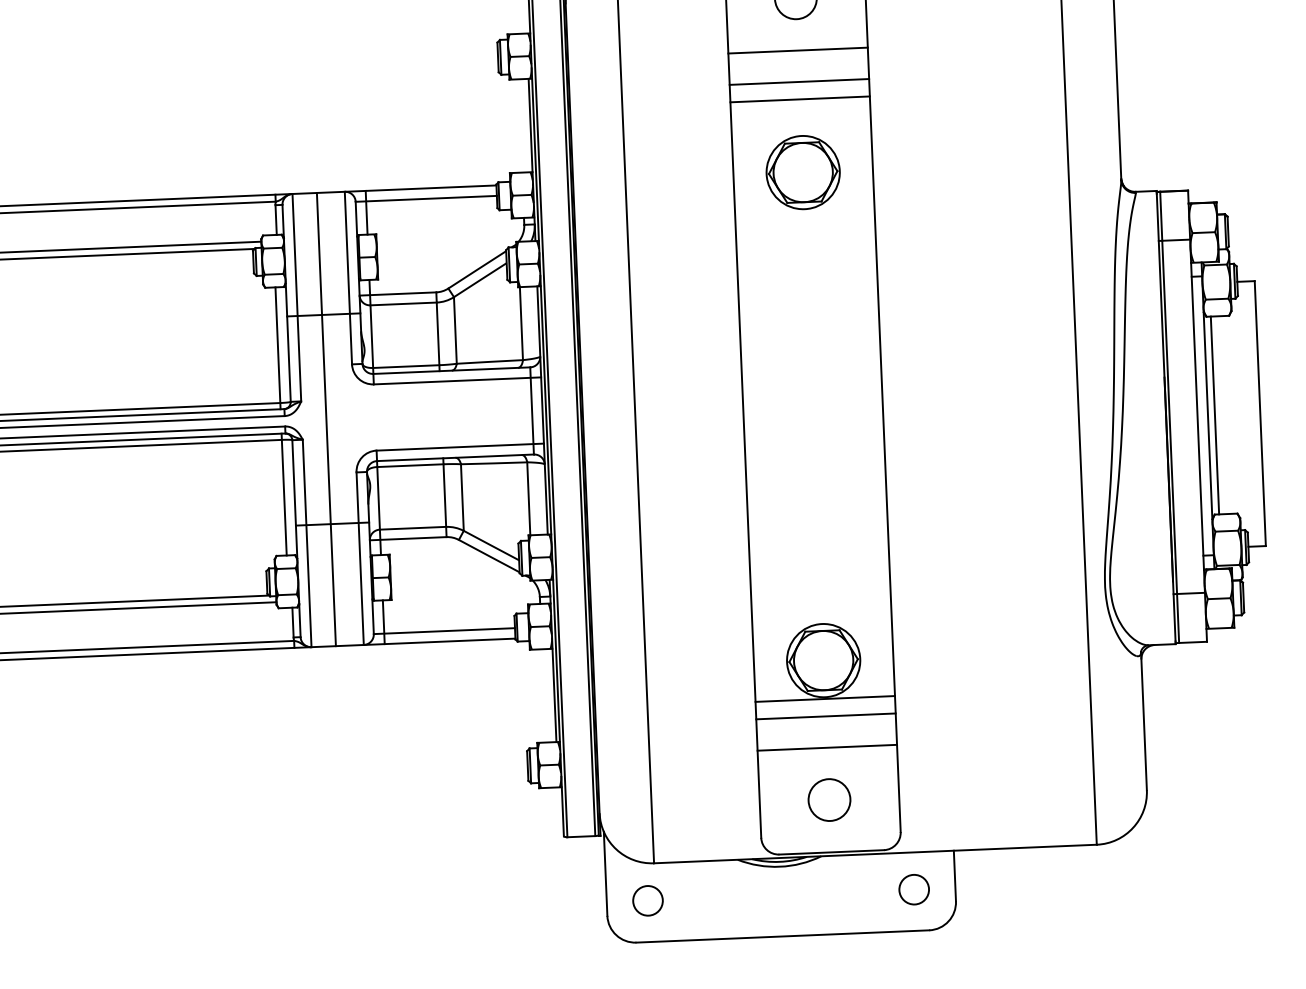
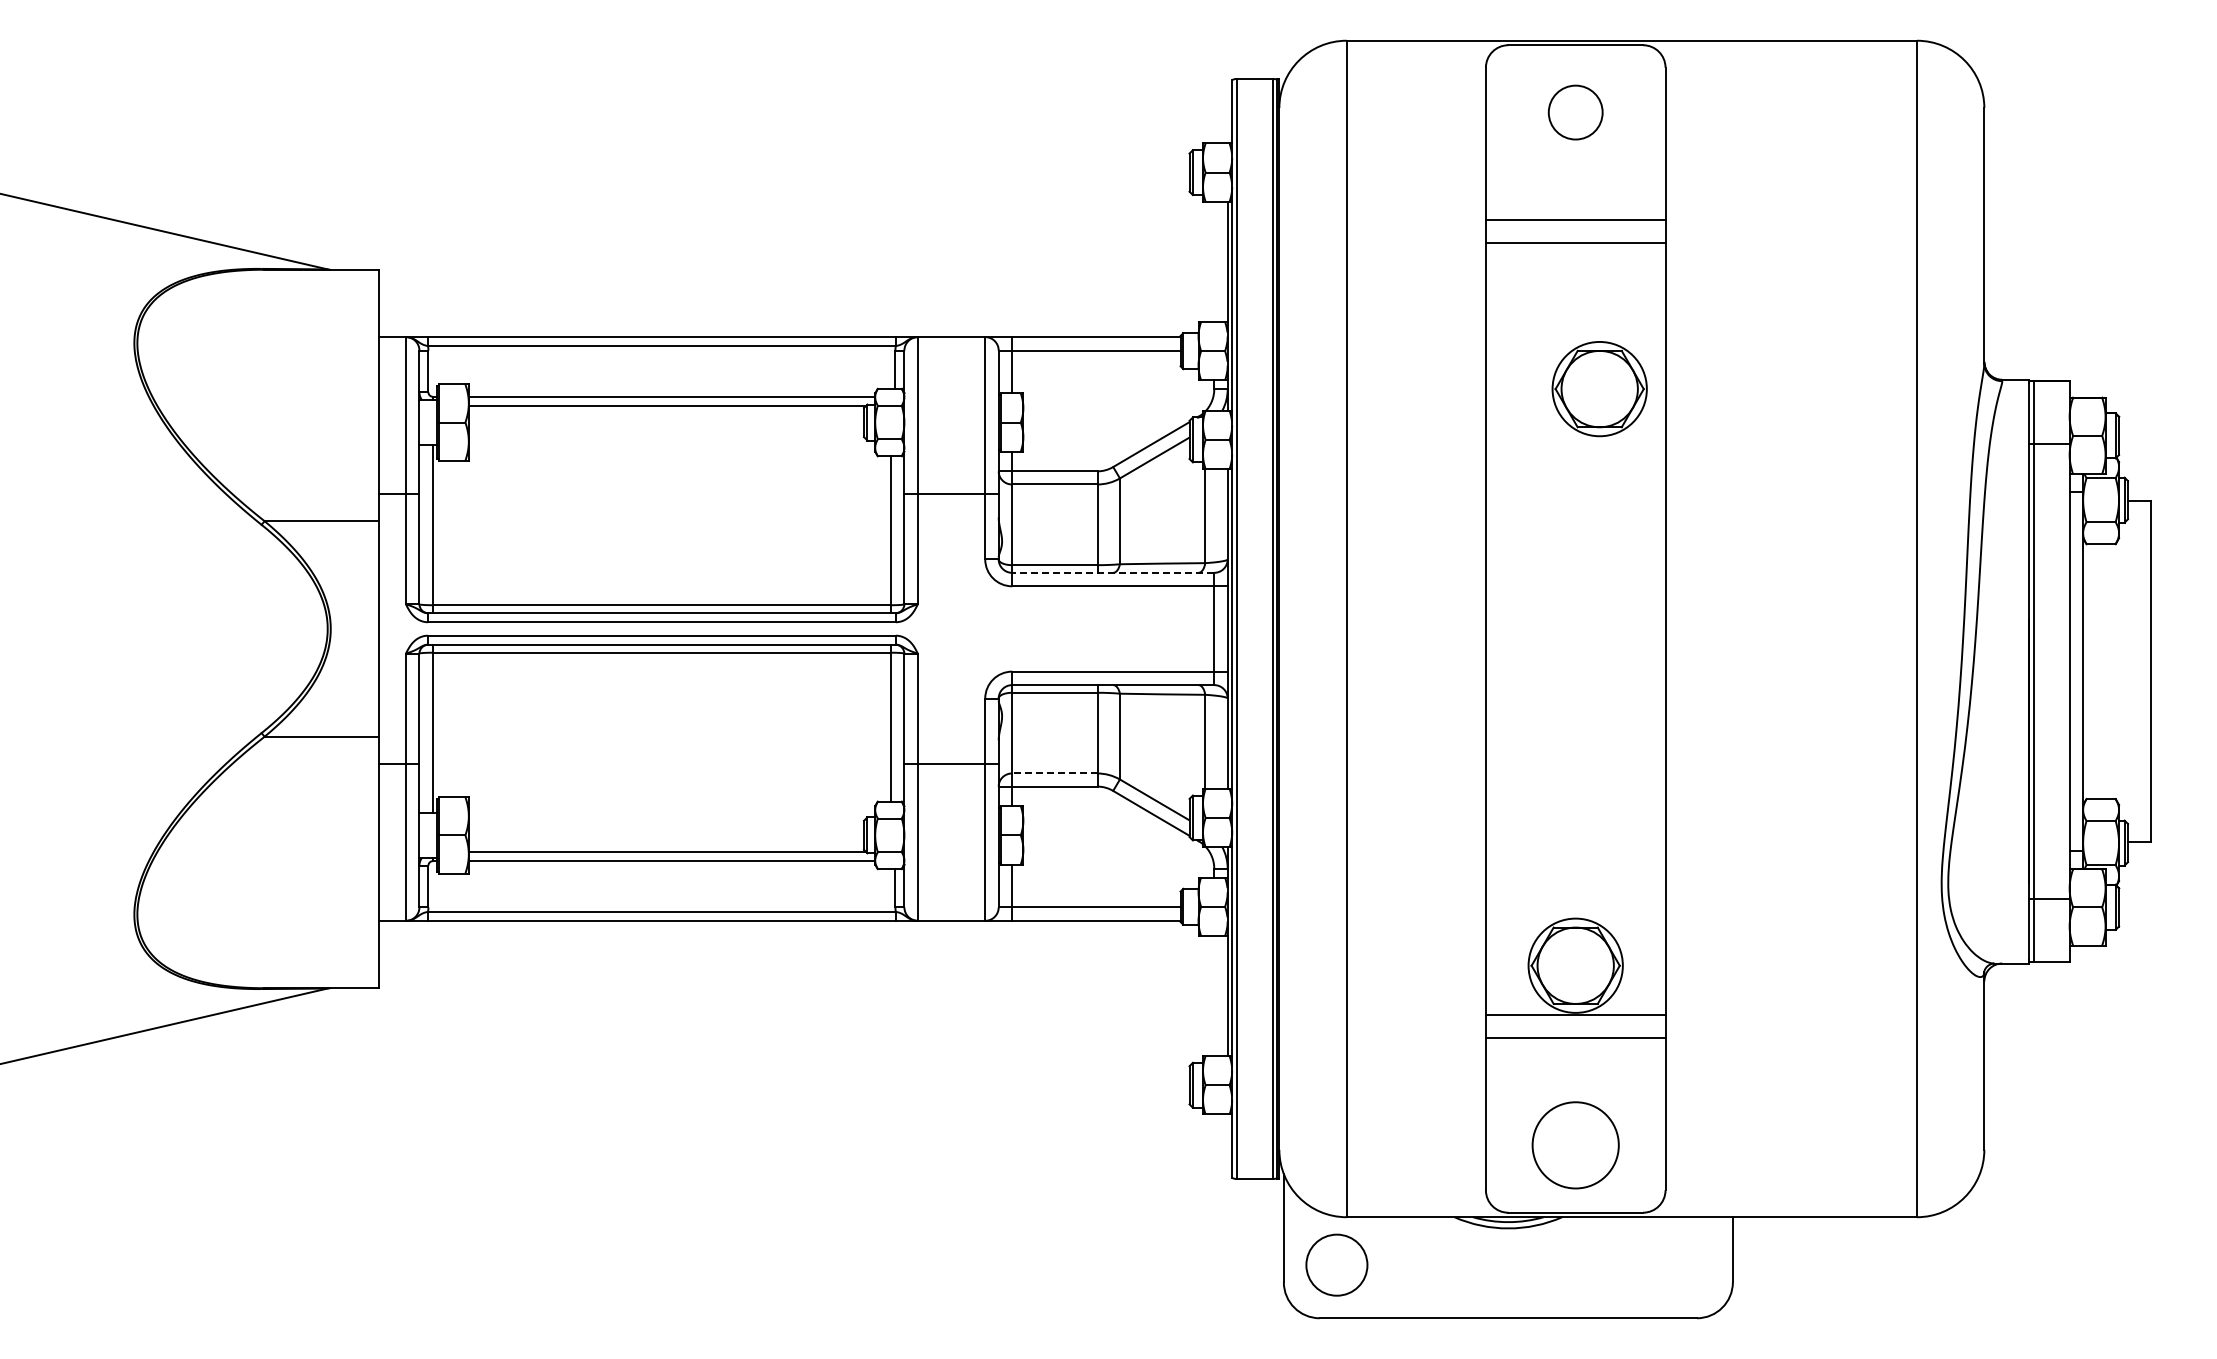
line: (797, 50) -> (1575, 179), removed
part: (803, 172) -> (1599, 389), moved
line: (451, 370) -> (1112, 572), solid -> dashed
line: (1215, 415) -> (2092, 671), removed
line: (326, 419) -> (949, 628), removed
line: (412, 528) -> (1054, 773), solid -> dashed
line: (827, 748) -> (1575, 1078), removed
circle: (829, 800) -> (1575, 1145), size x1.6
circle: (913, 889) -> (1679, 1265), removed
circle: (647, 901) -> (1336, 1265), size x1.6

